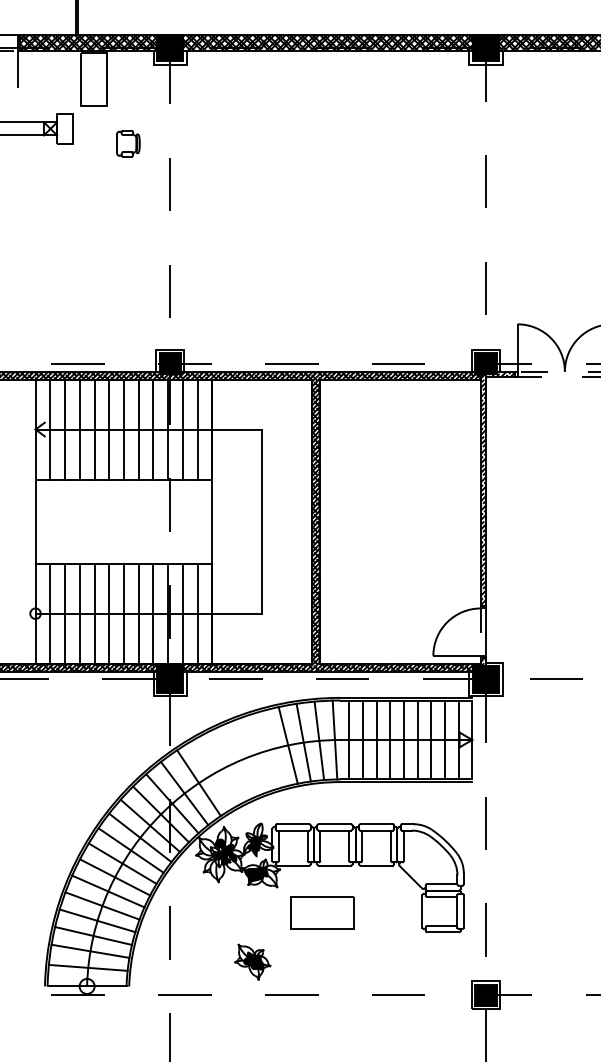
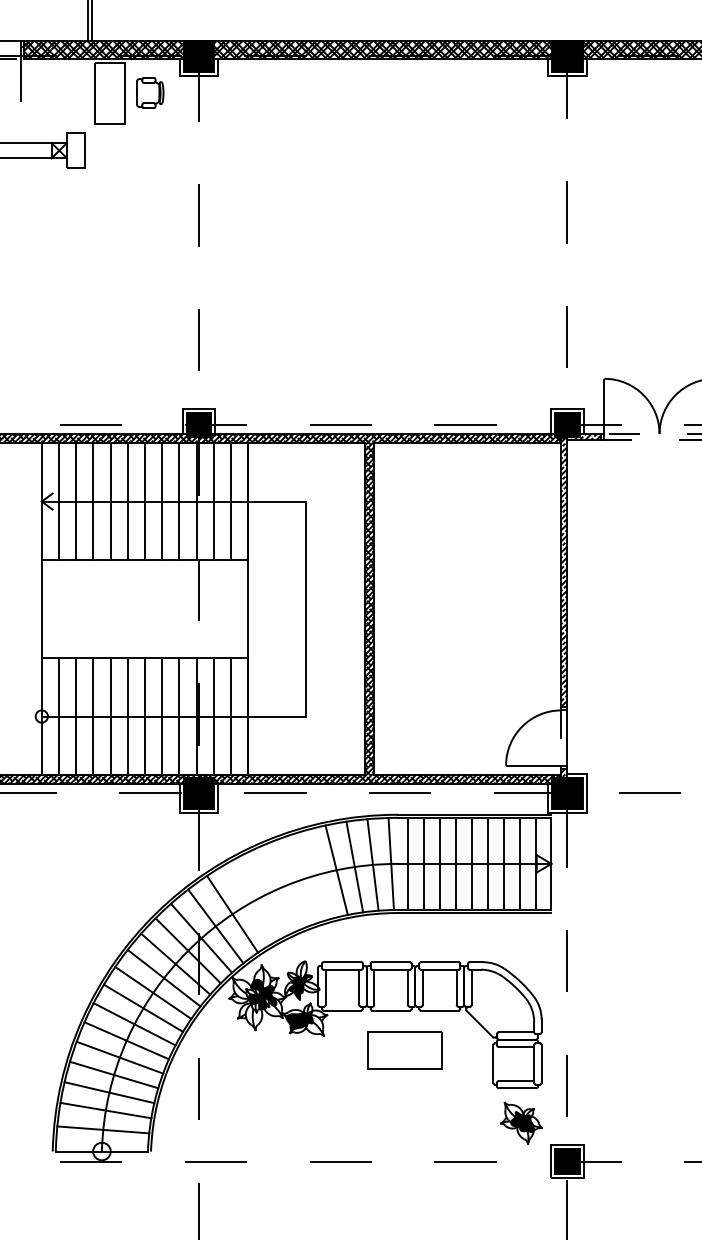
part: (128, 143) -> (150, 92), moved
part: (322, 913) -> (404, 1050), moved
part: (252, 961) -> (521, 1122), moved

